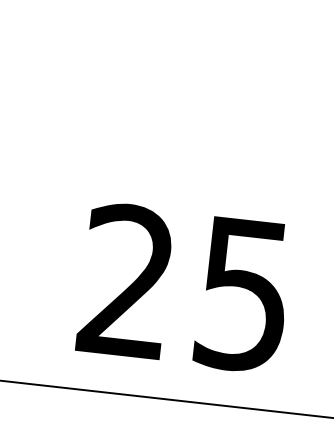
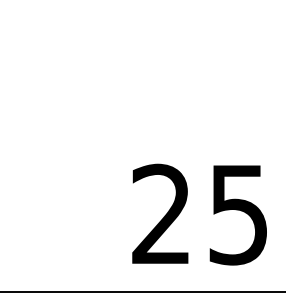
text: (184, 287) -> (199, 214), moved

